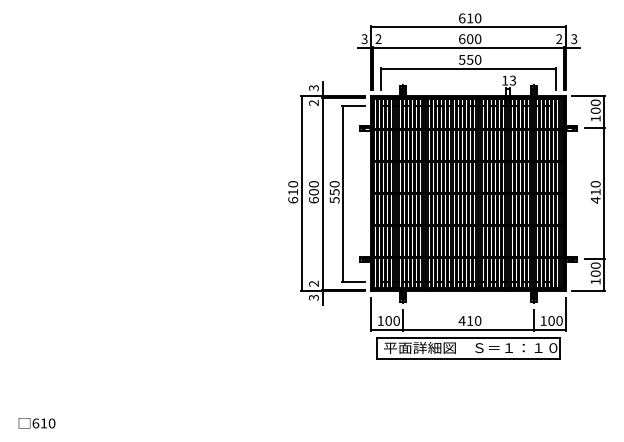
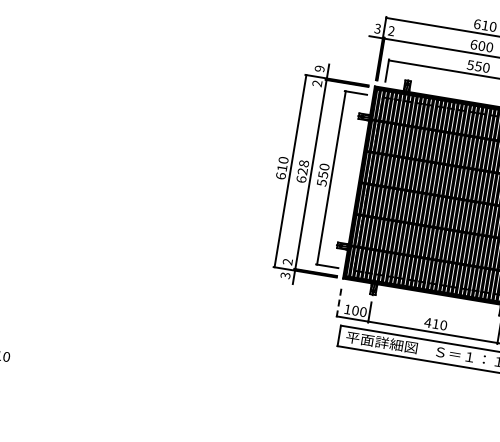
text: (313, 88) -> (319, 69), 3 -> 9
text: (313, 188) -> (302, 167), 600 -> 628
line: (371, 313) -> (339, 300), solid -> dashed

